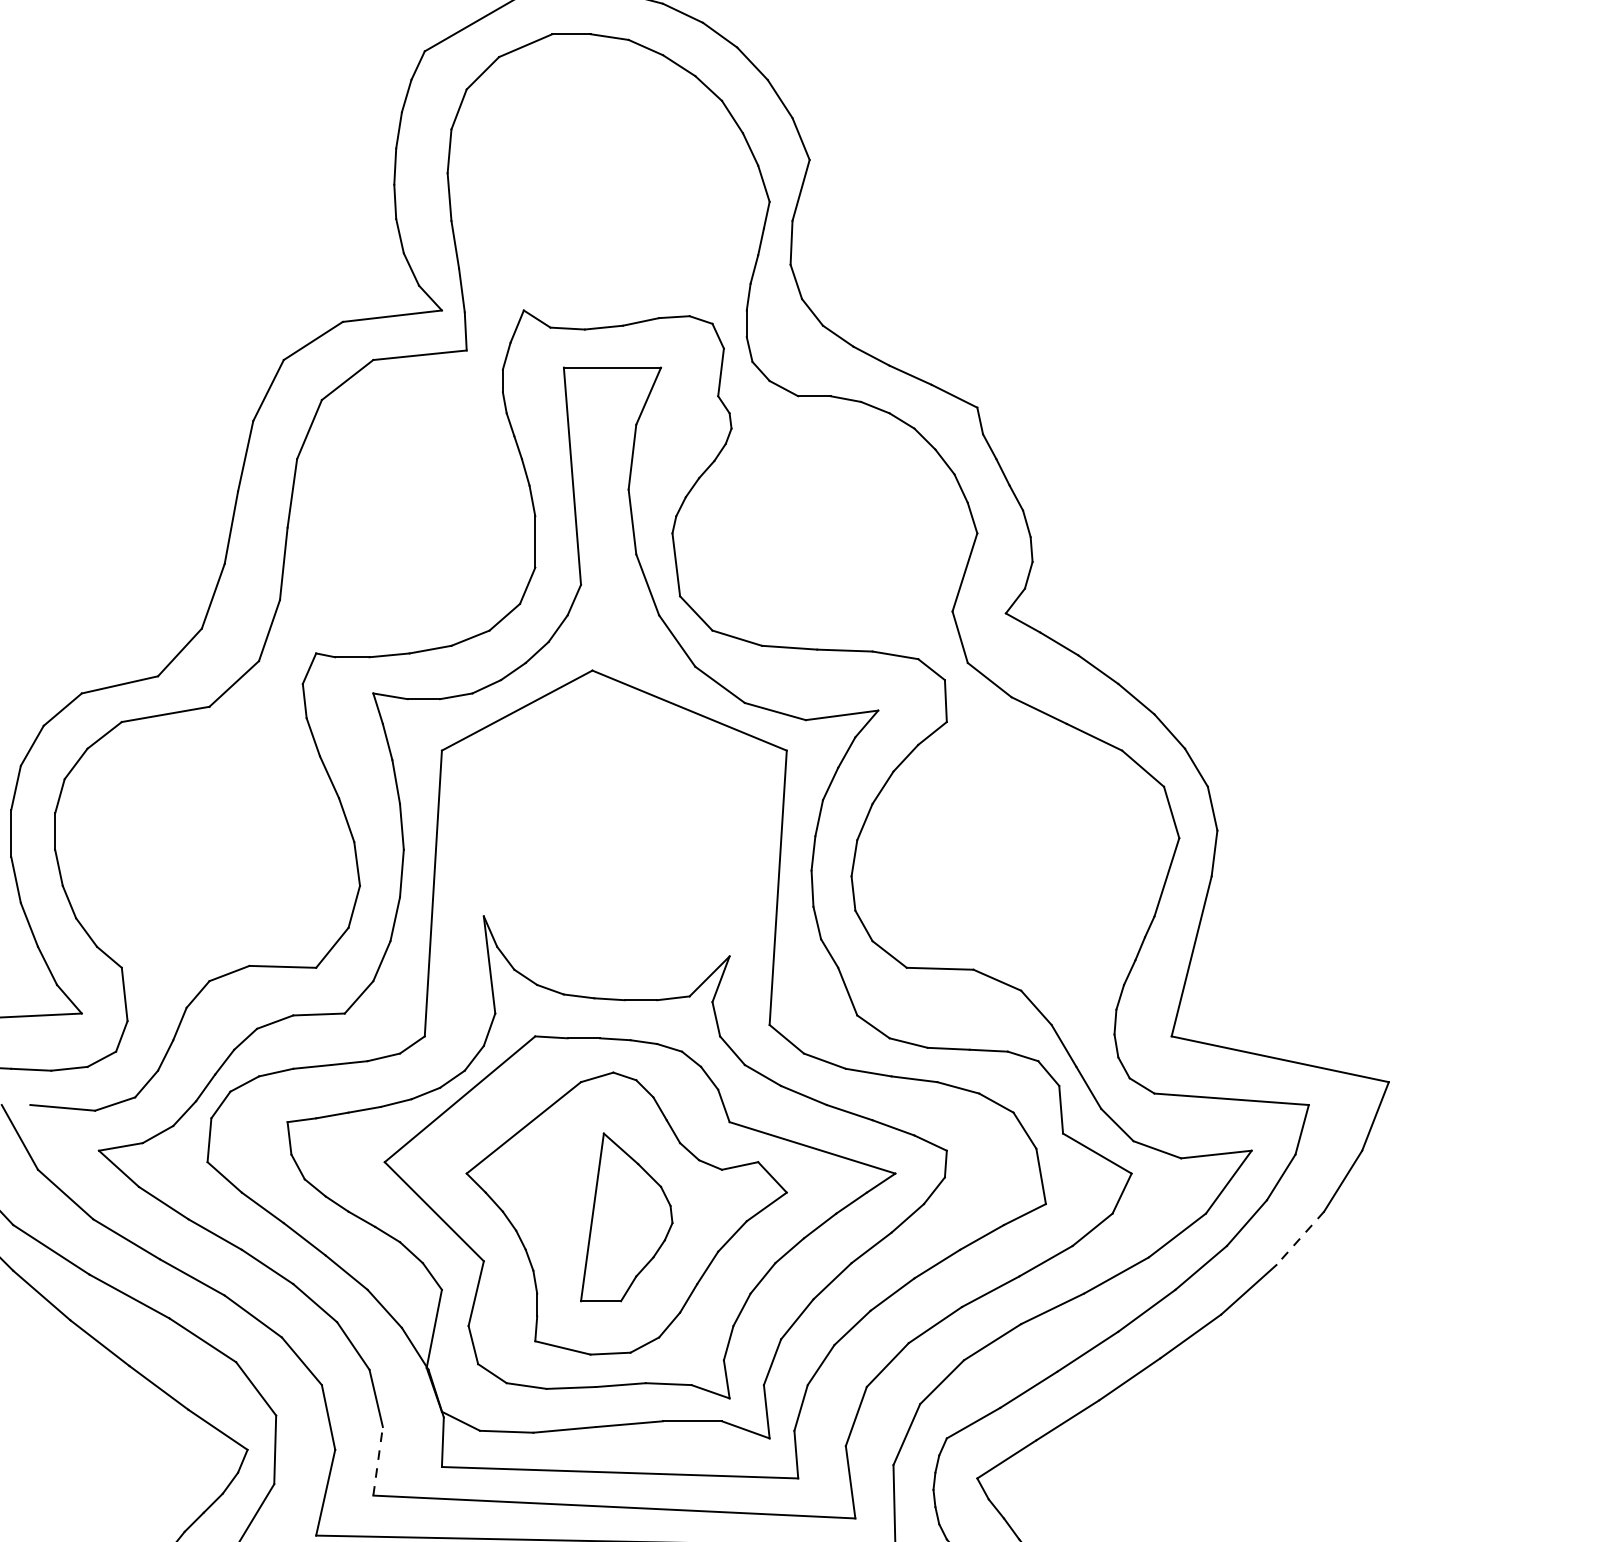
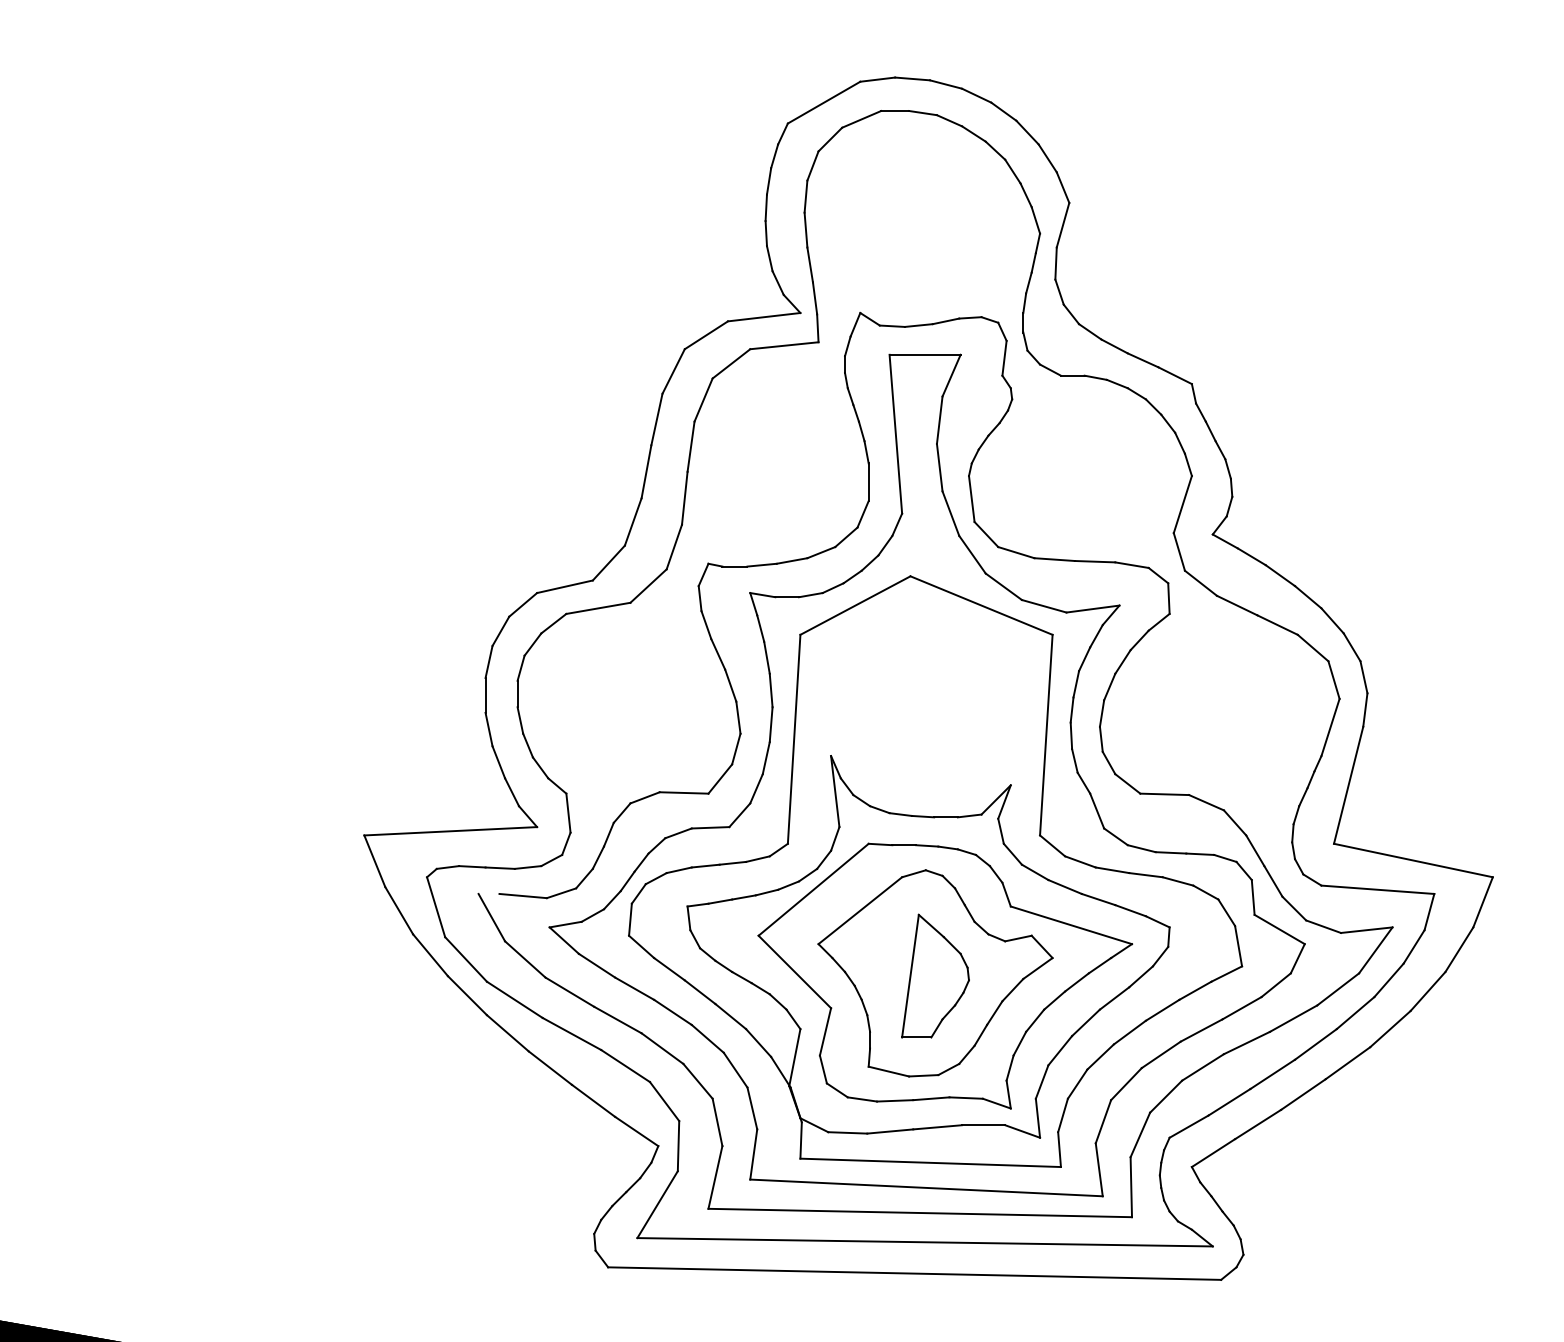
line: (1299, 1238) -> (1427, 991), dashed -> solid
line: (377, 1461) -> (753, 1154), dashed -> solid

